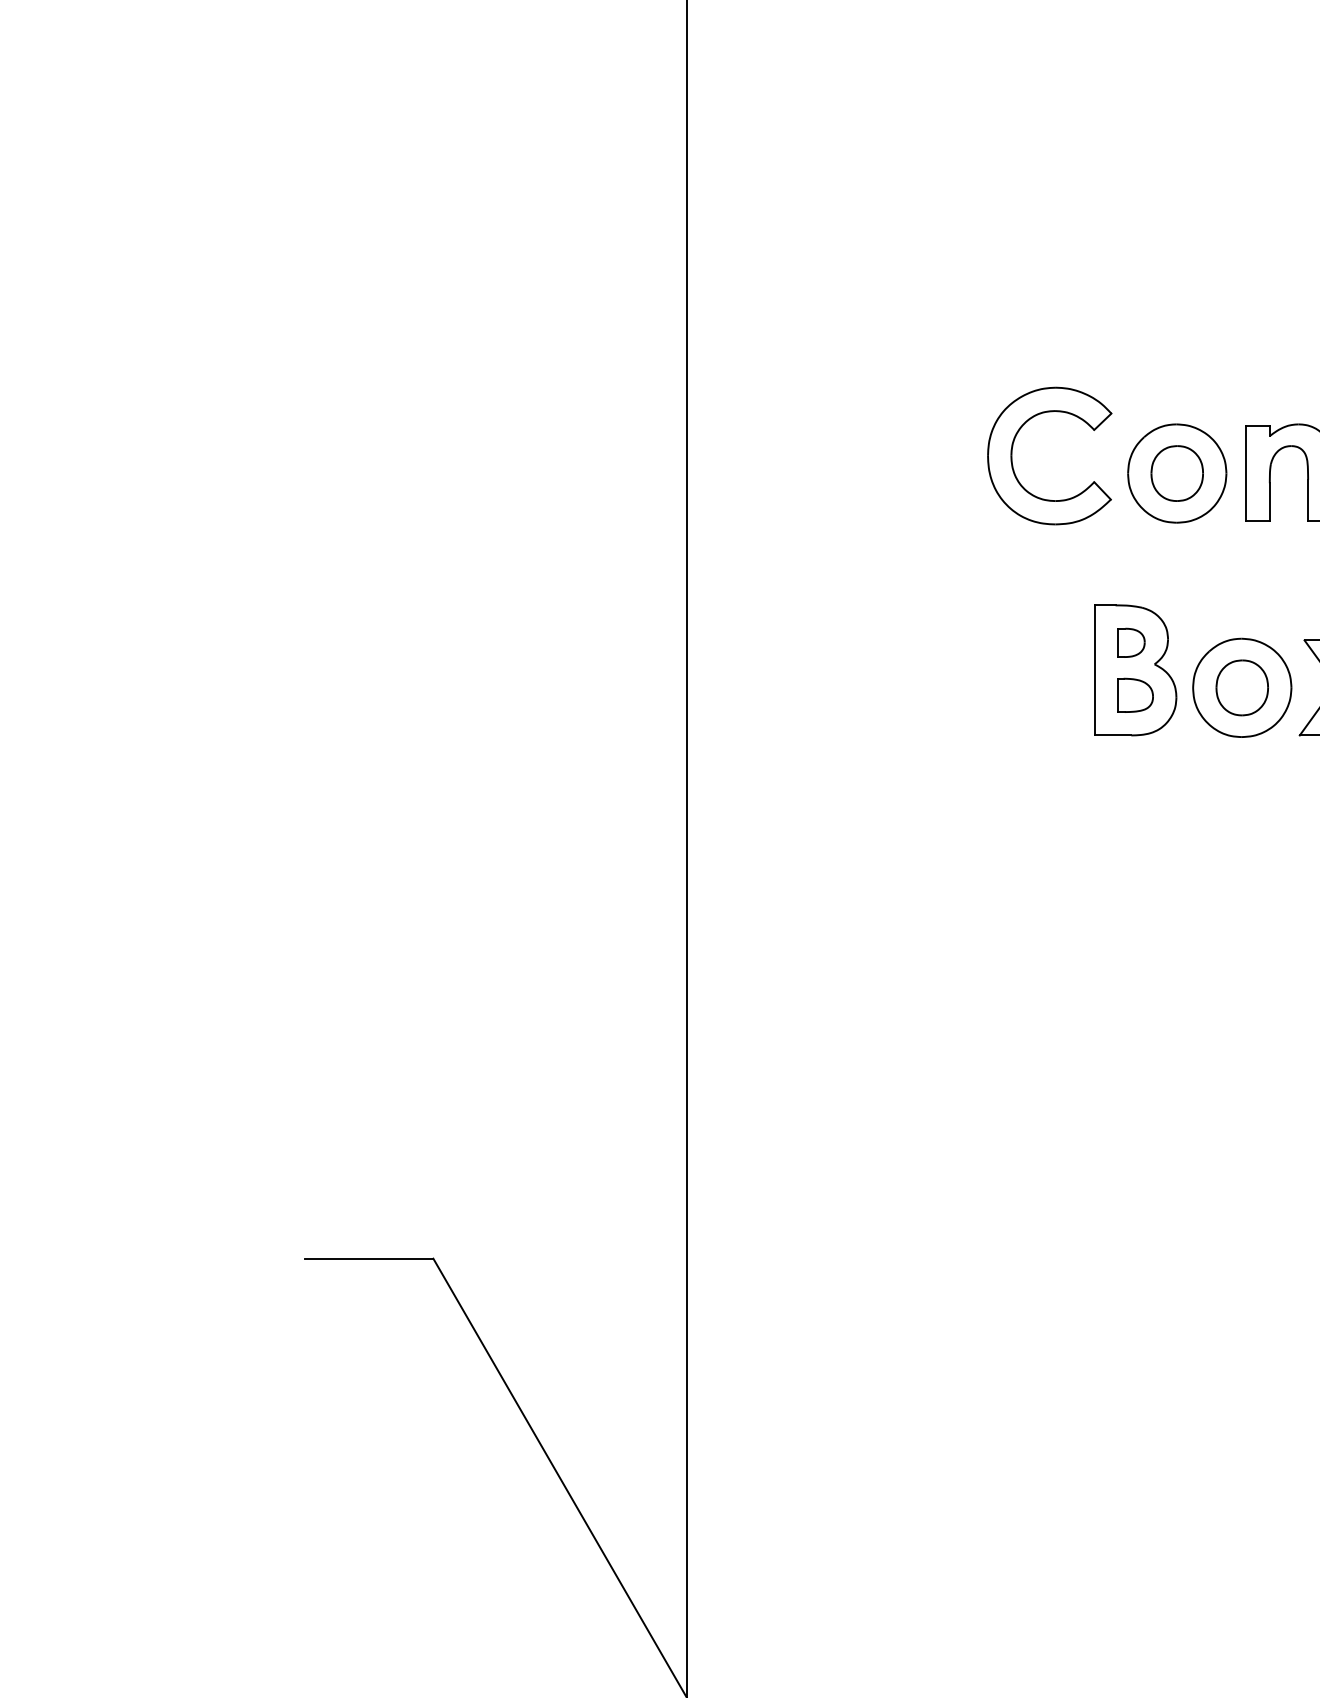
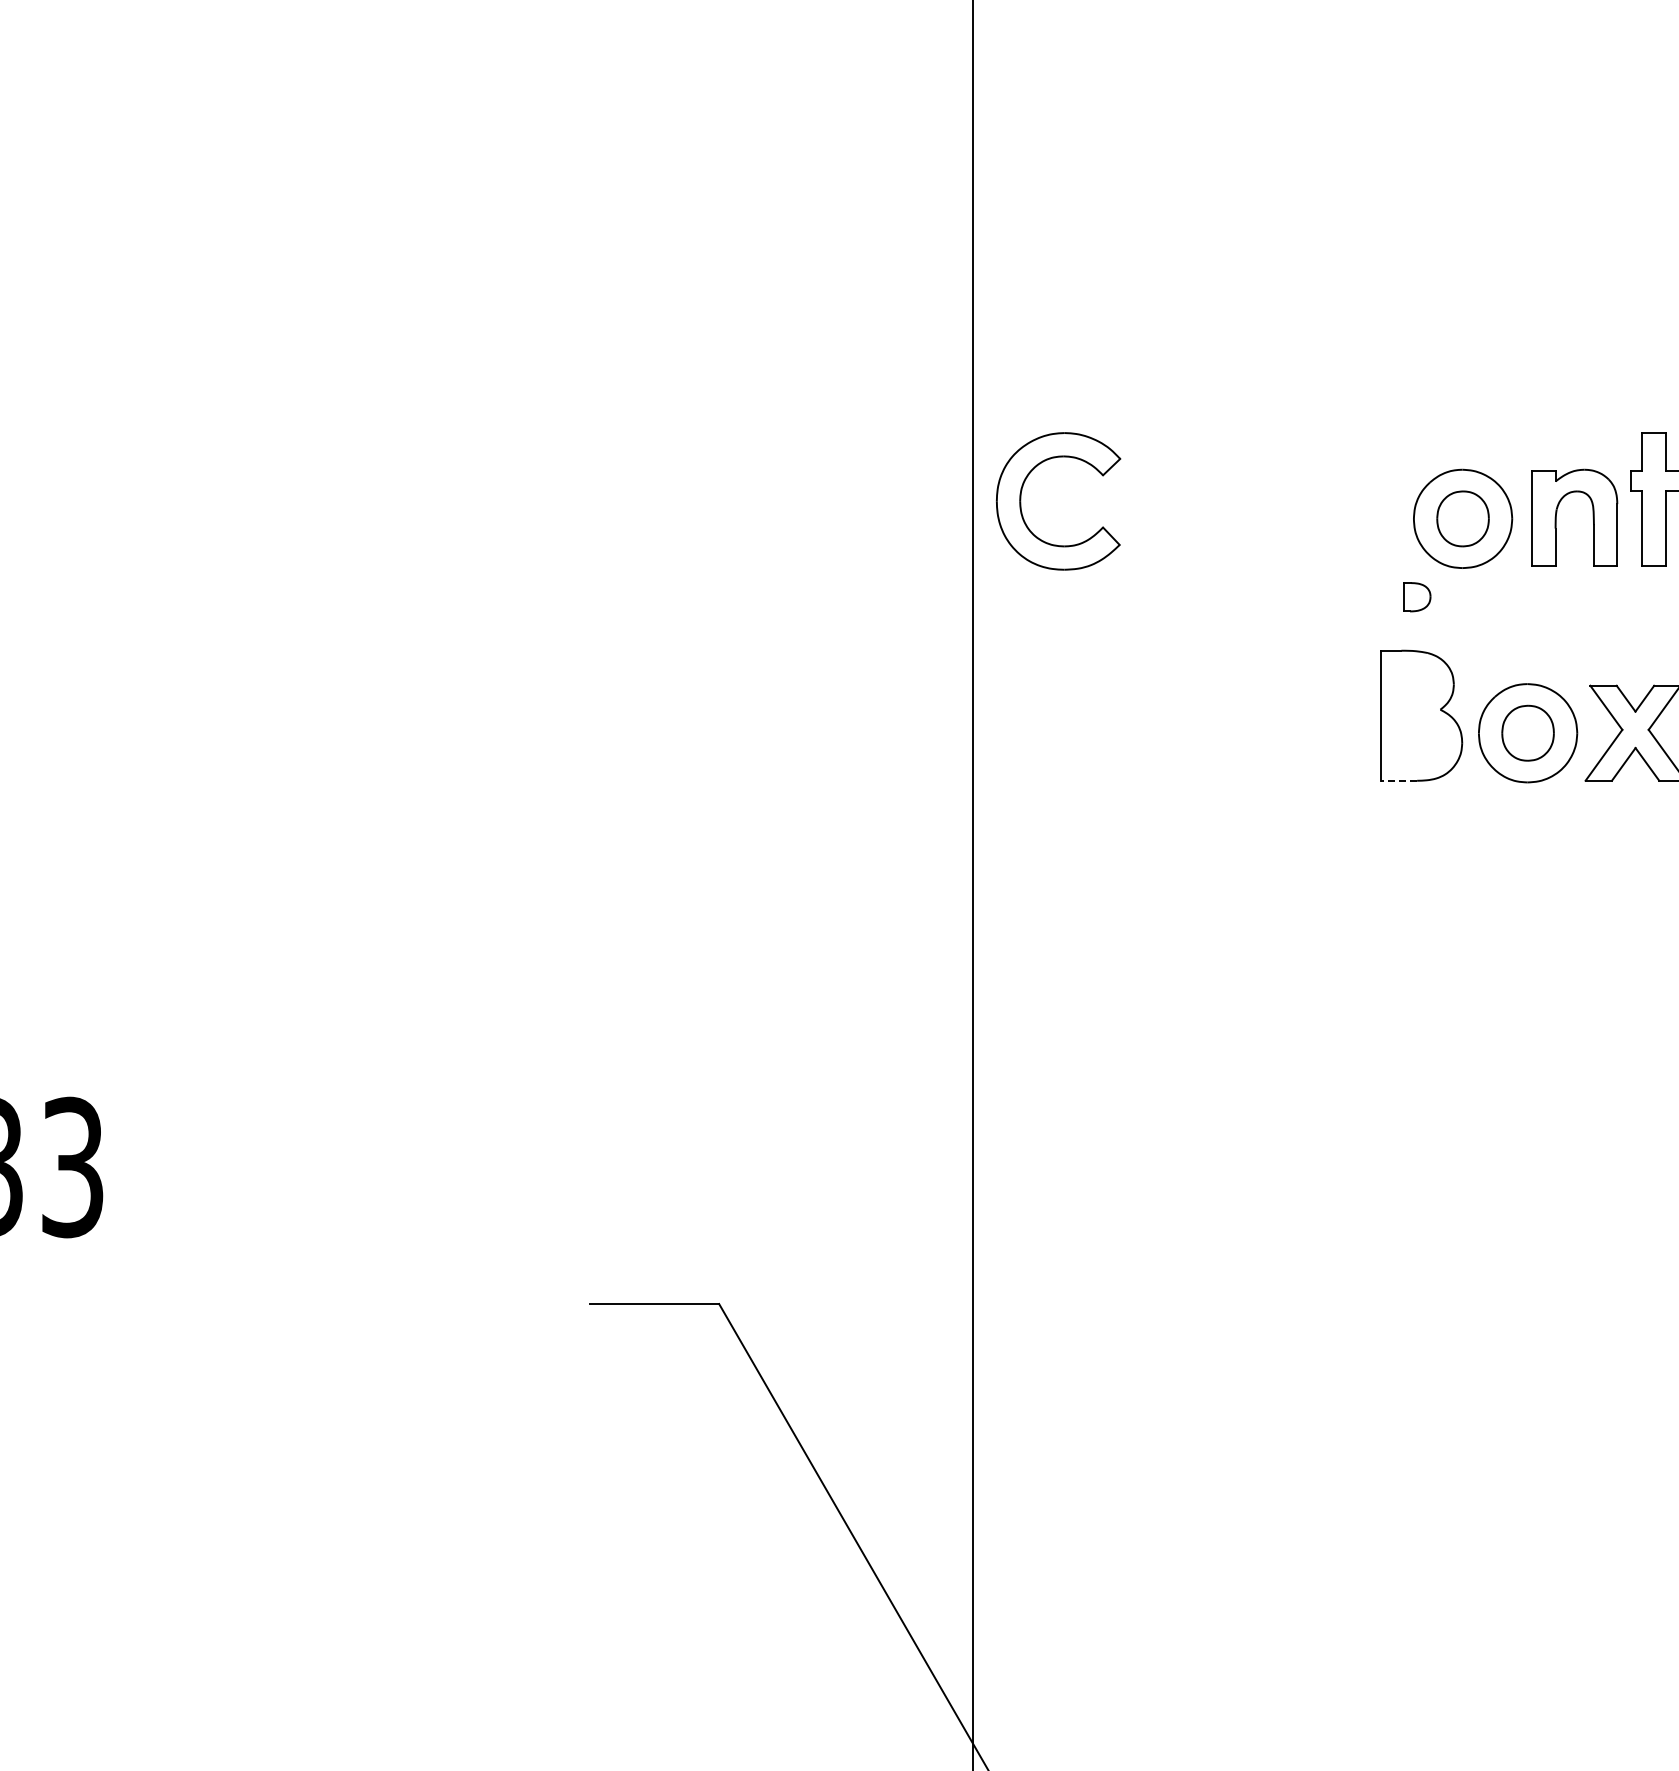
part: (1012, 456) -> (1021, 501), moved
part: (1131, 643) -> (1417, 597), moved
part: (1135, 695) -> (1421, 740), removed
line: (1112, 735) -> (1398, 780), solid -> dashed

